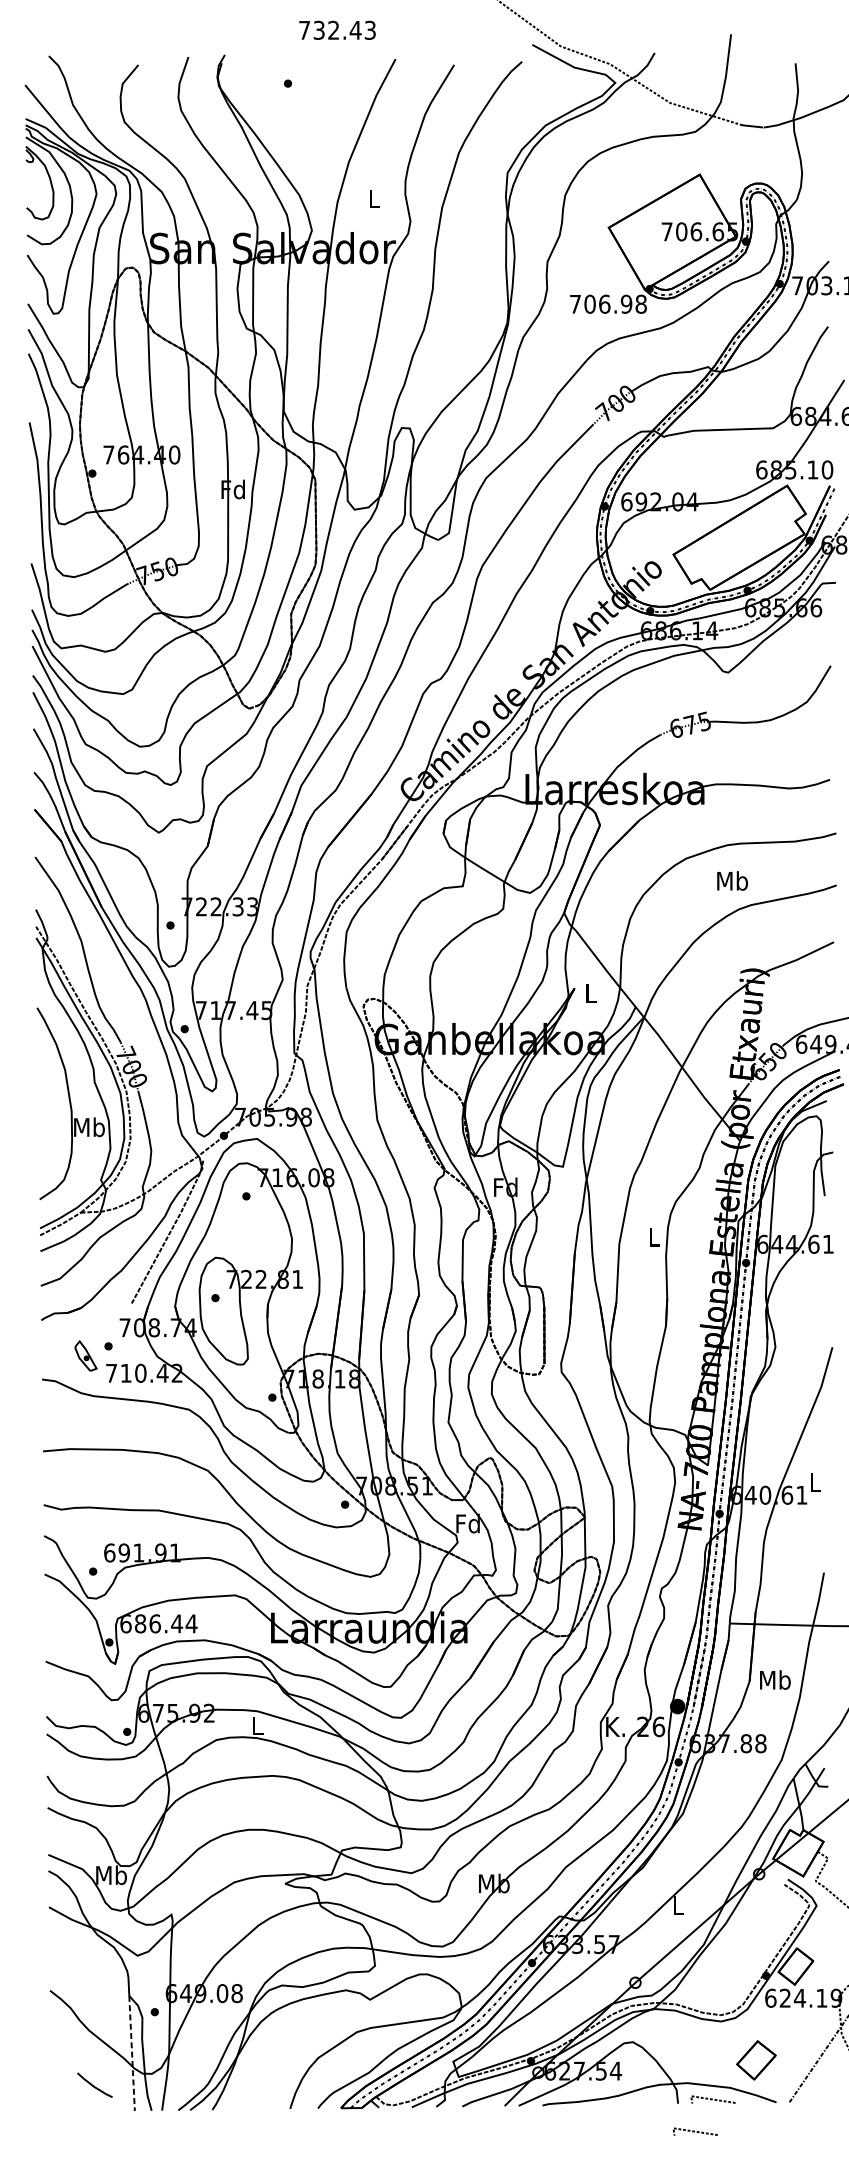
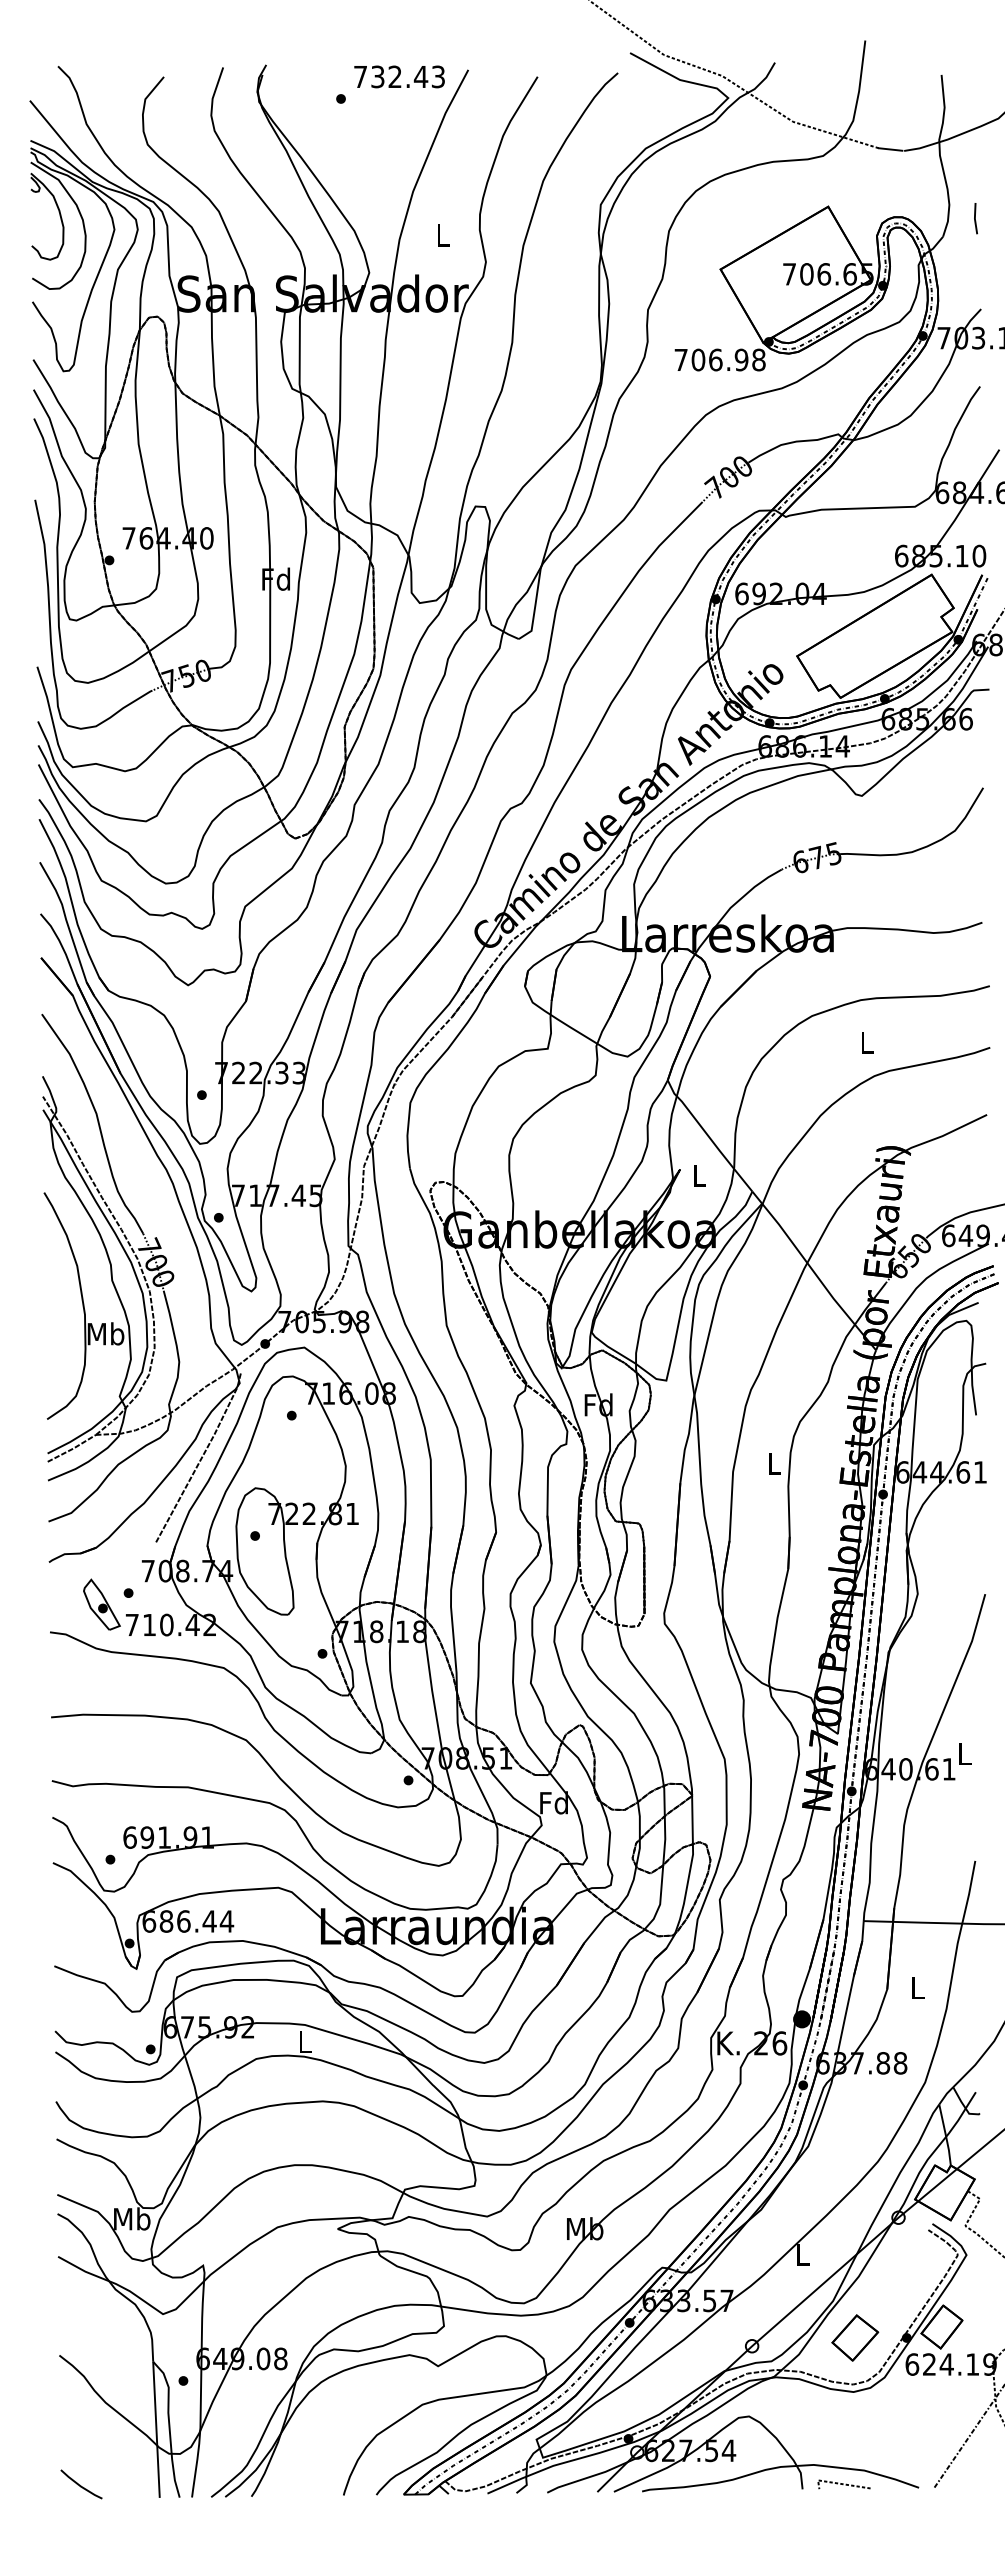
text: (337, 30) -> (399, 76), moved
line: (824, 184) -> (975, 218), added
text: (732, 881) -> (866, 1042), Mb -> L
part: (85, 1355) -> (101, 1604), size x1.43
text: (775, 1679) -> (917, 1987), Mb -> L
line: (132, 2054) -> (156, 2430), dashed -> solid
part: (756, 2059) -> (855, 2337), moved
line: (94, 2086) -> (81, 2485), moved
line: (694, 2131) -> (822, 2522), removed

